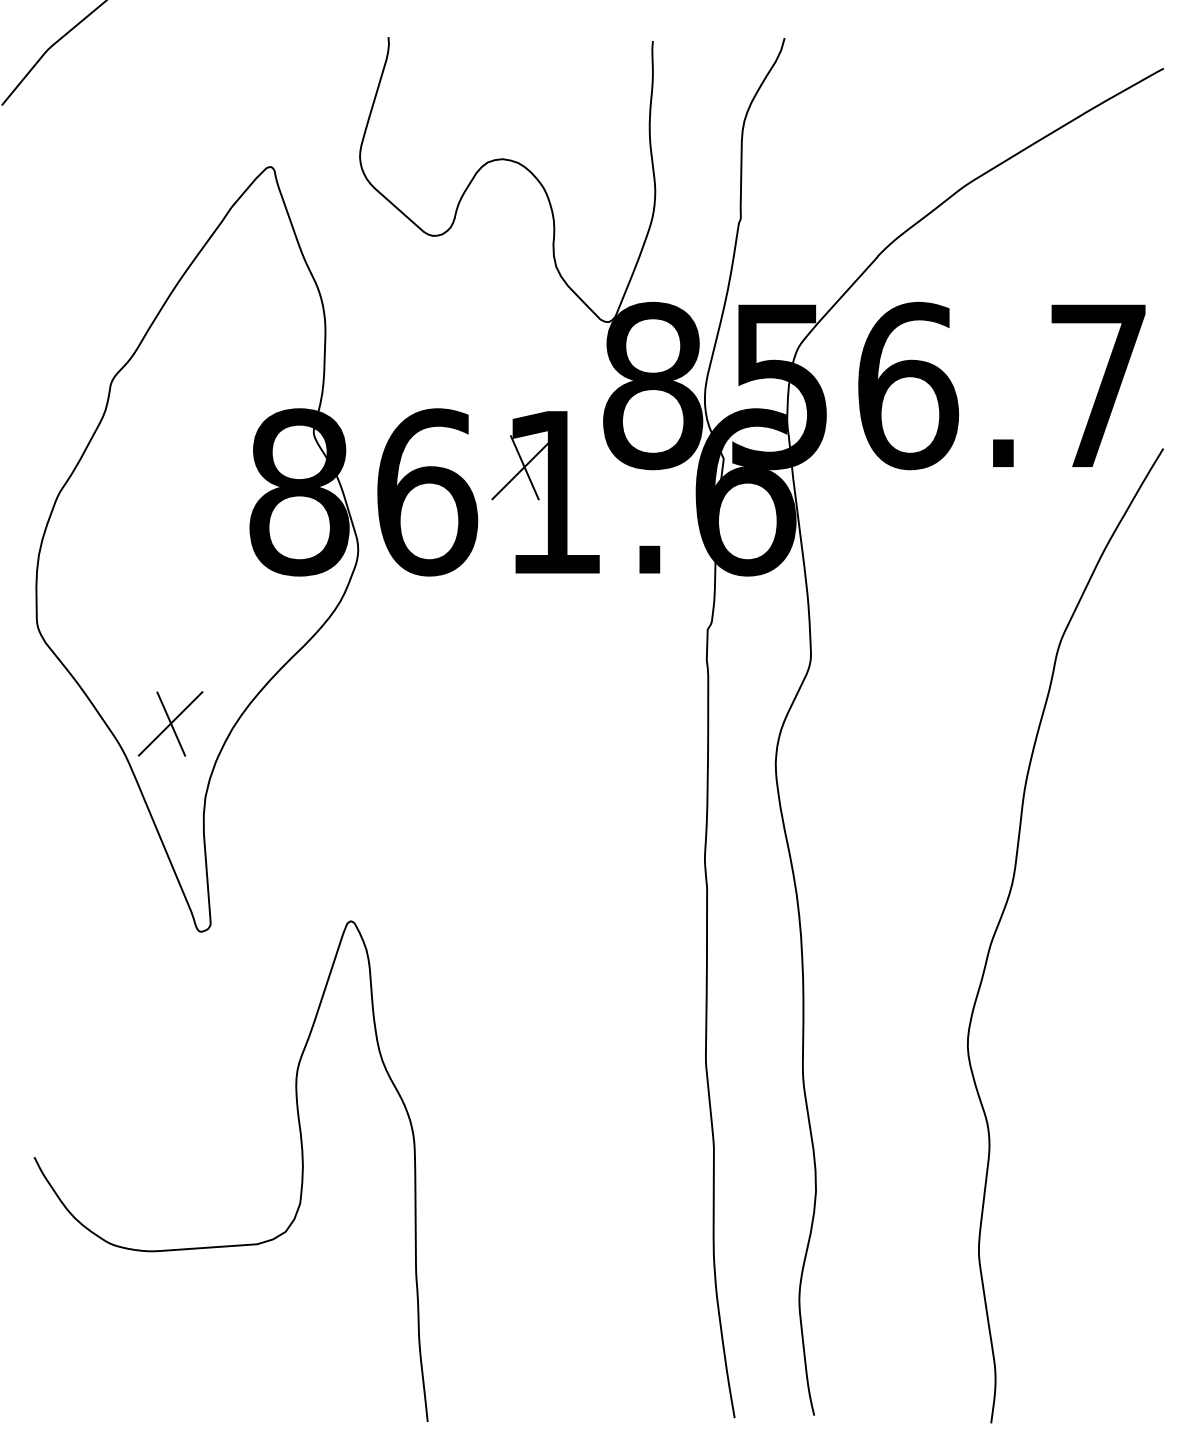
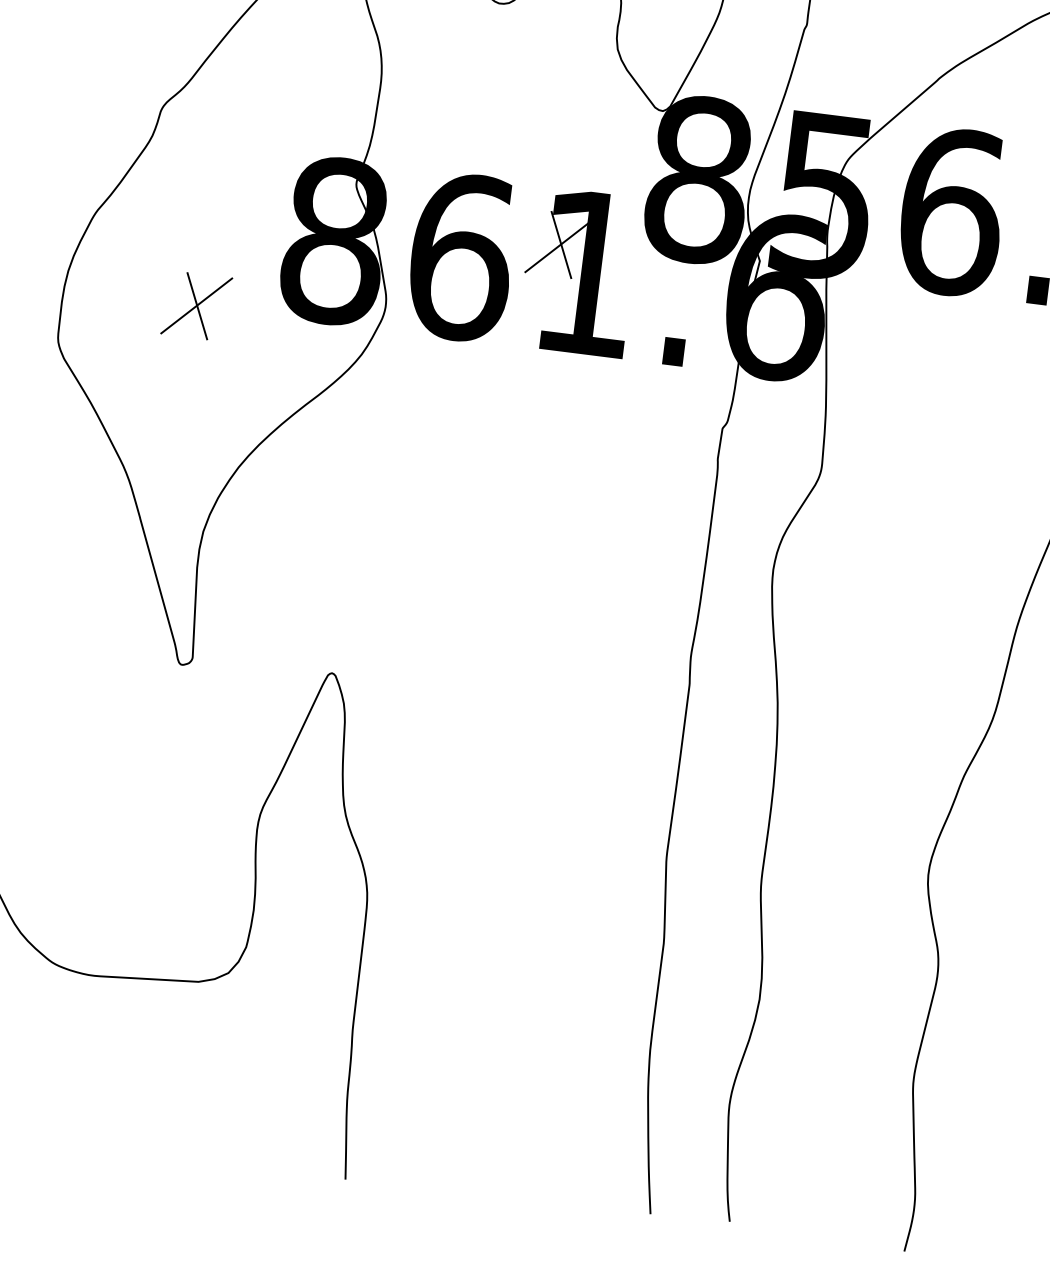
part: (170, 723) -> (196, 305), moved

